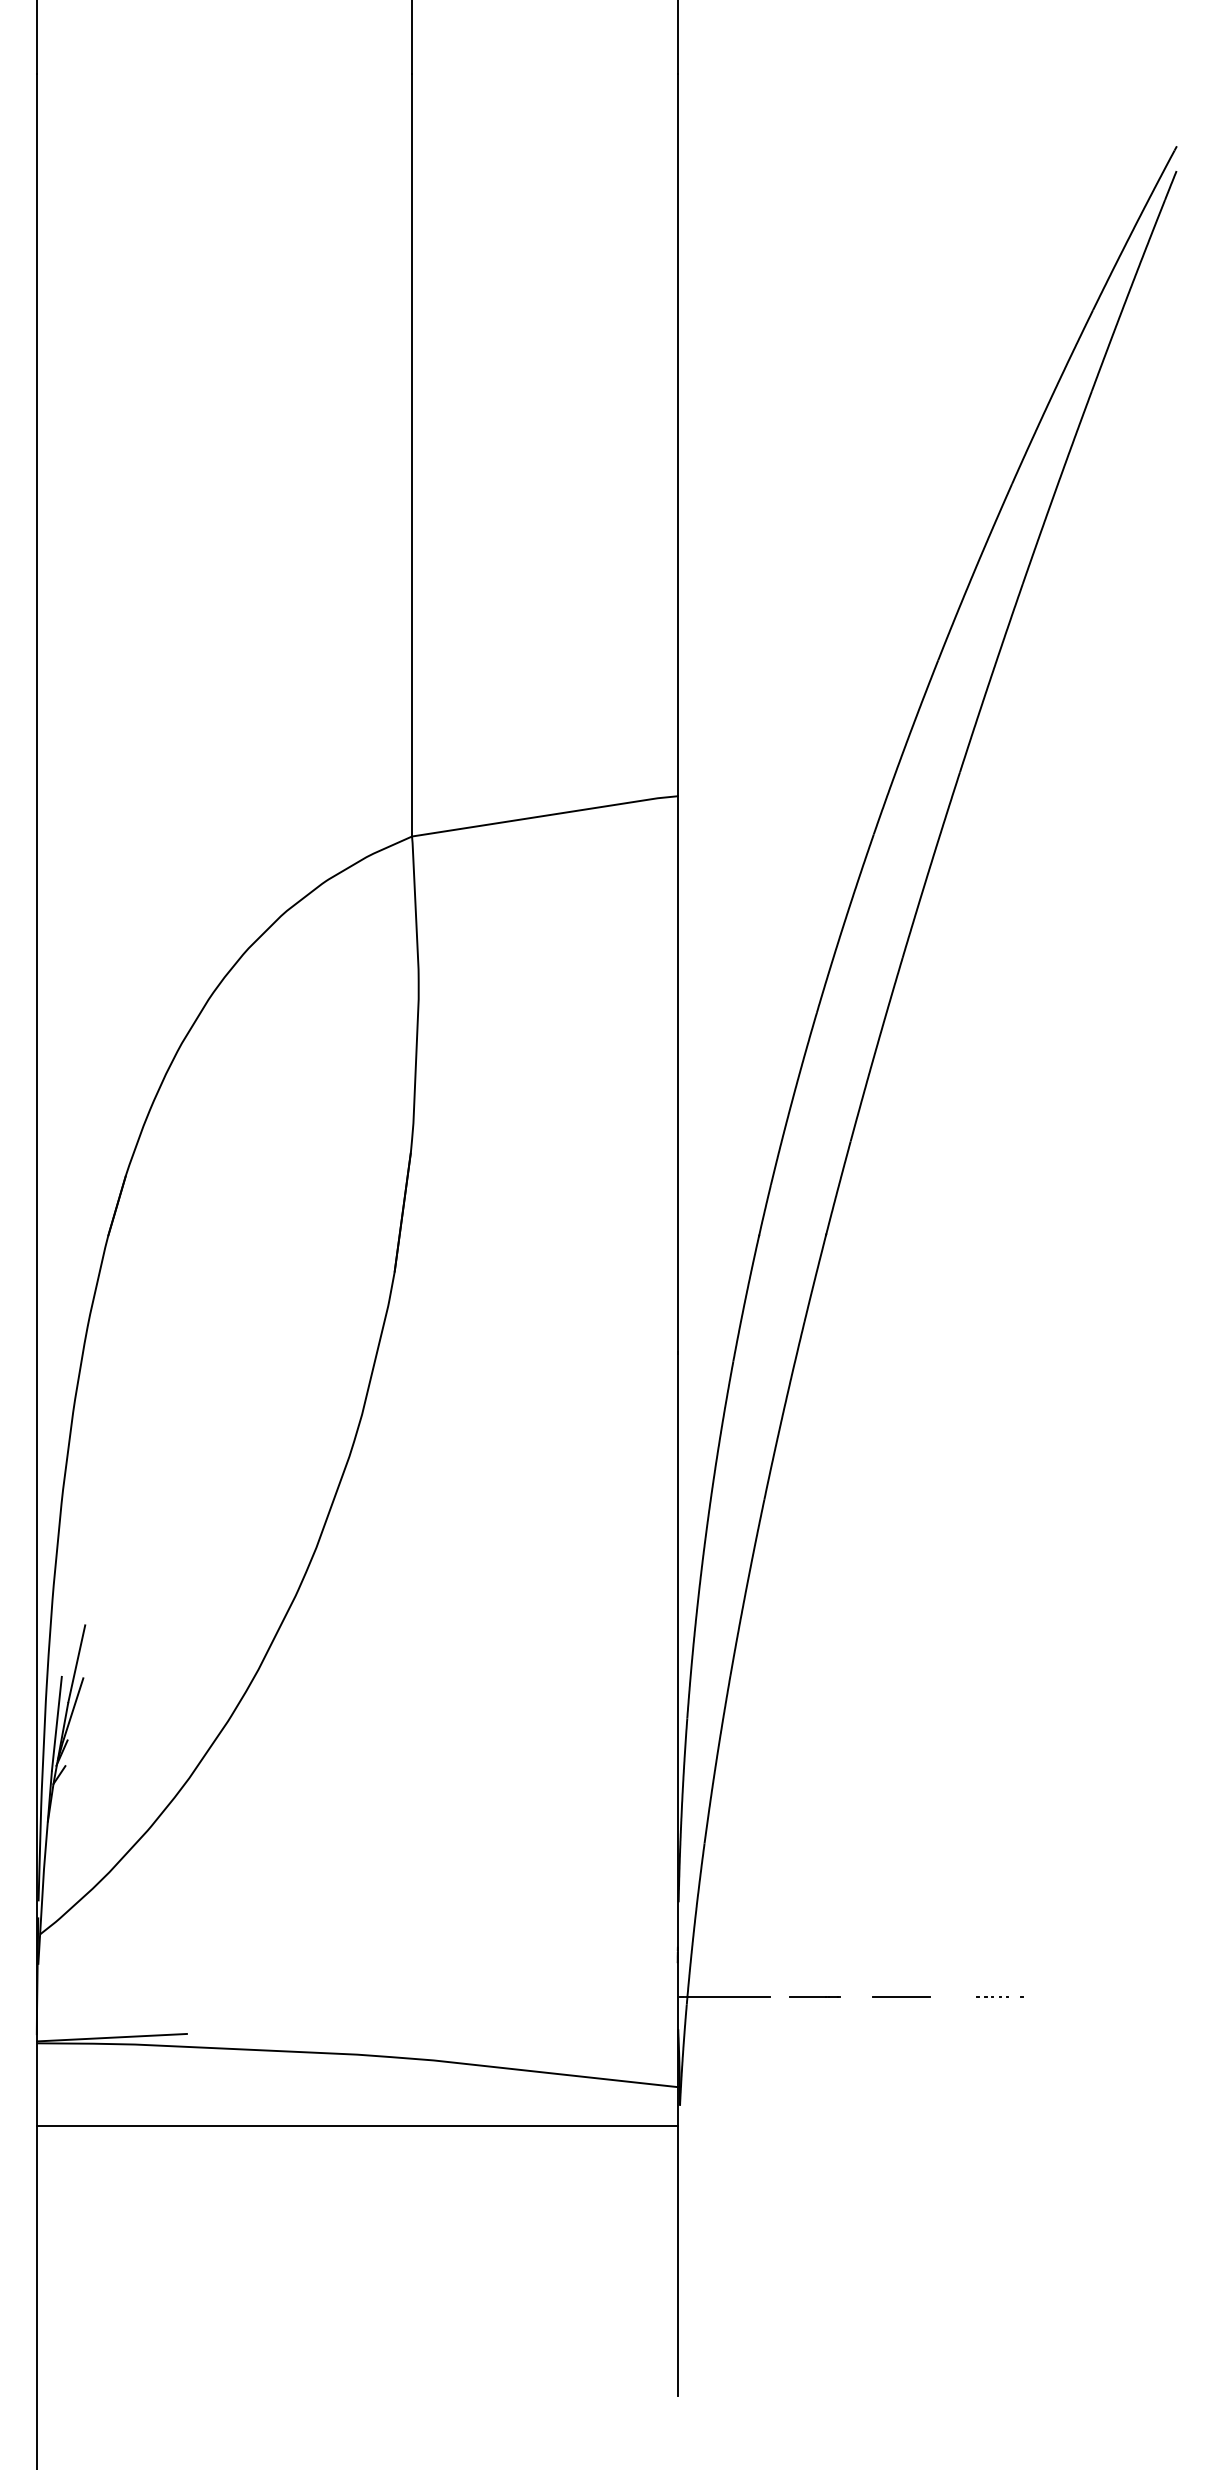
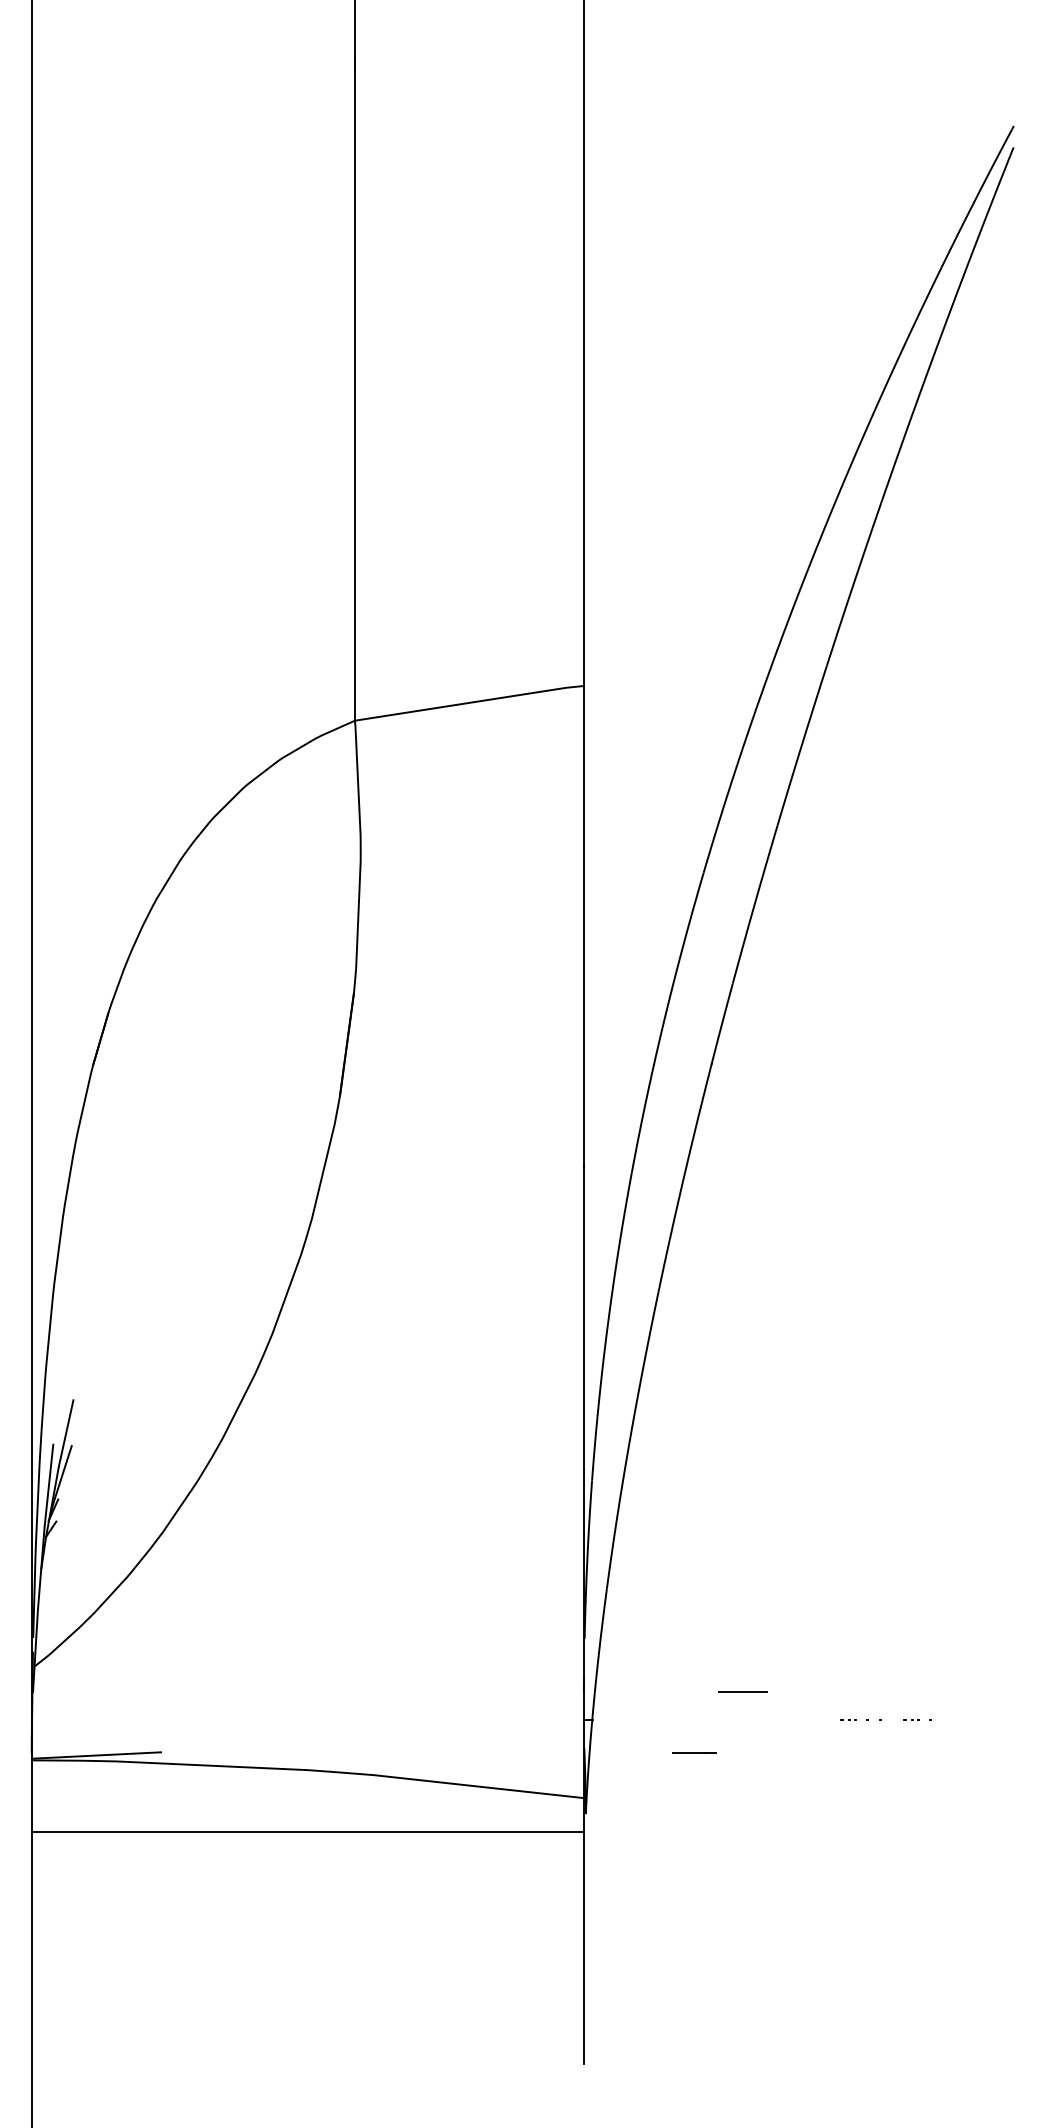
line: (729, 1996) -> (628, 1720), removed
line: (814, 1996) -> (693, 1752), moved
line: (901, 1996) -> (743, 1691), moved
part: (1065, 1996) -> (917, 1720), added

